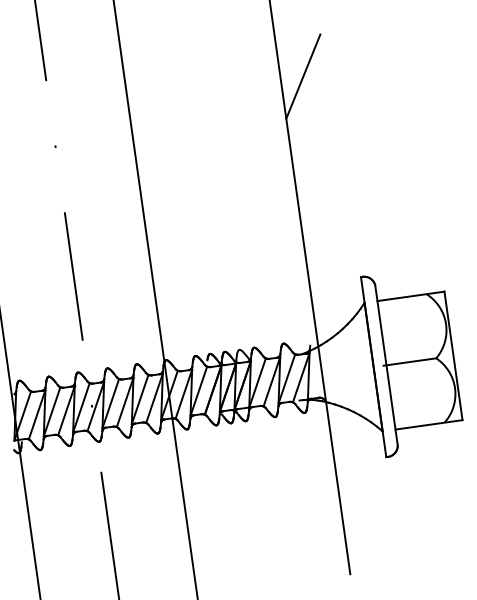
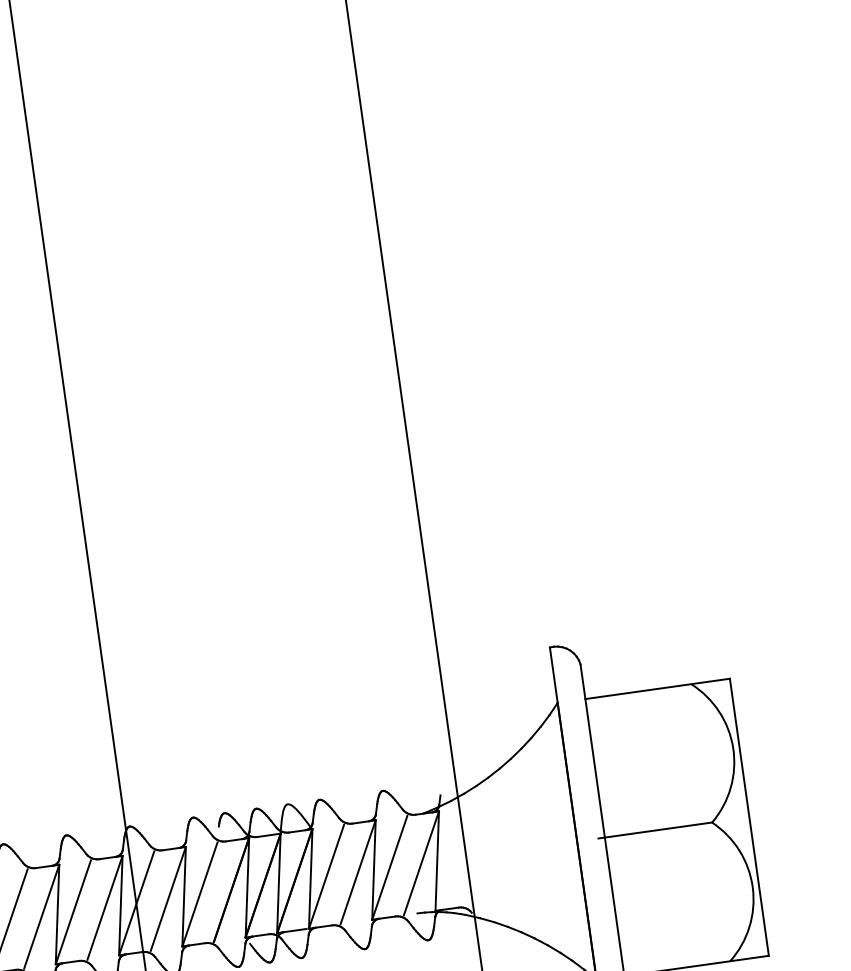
line: (303, 76) -> (425, 214), removed

